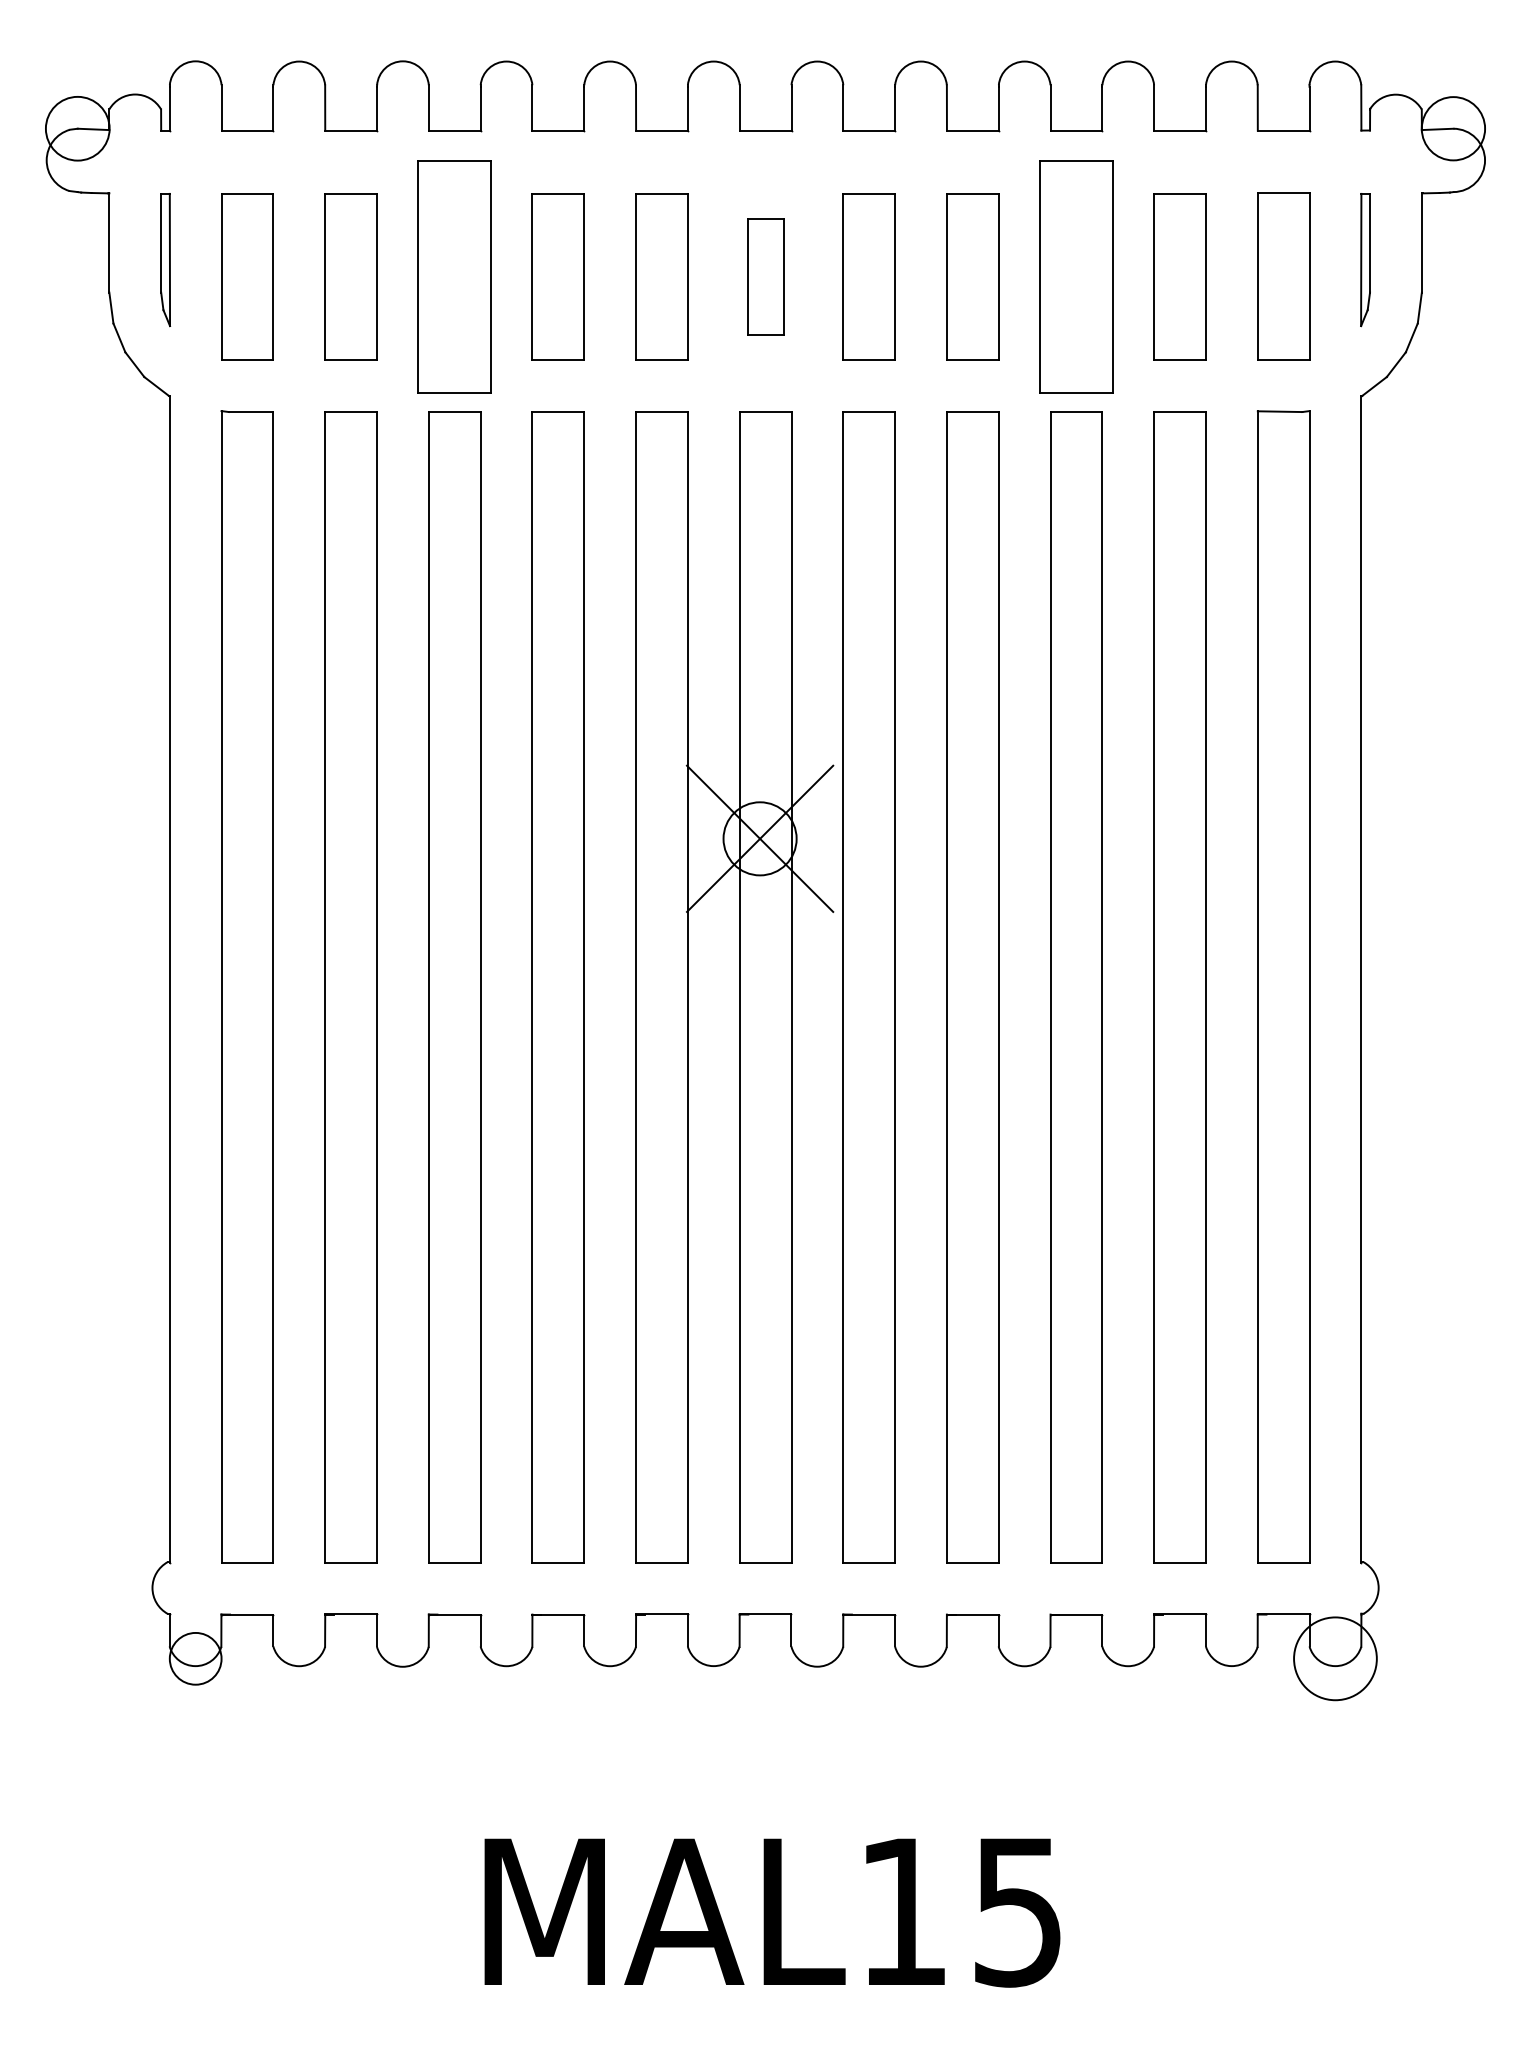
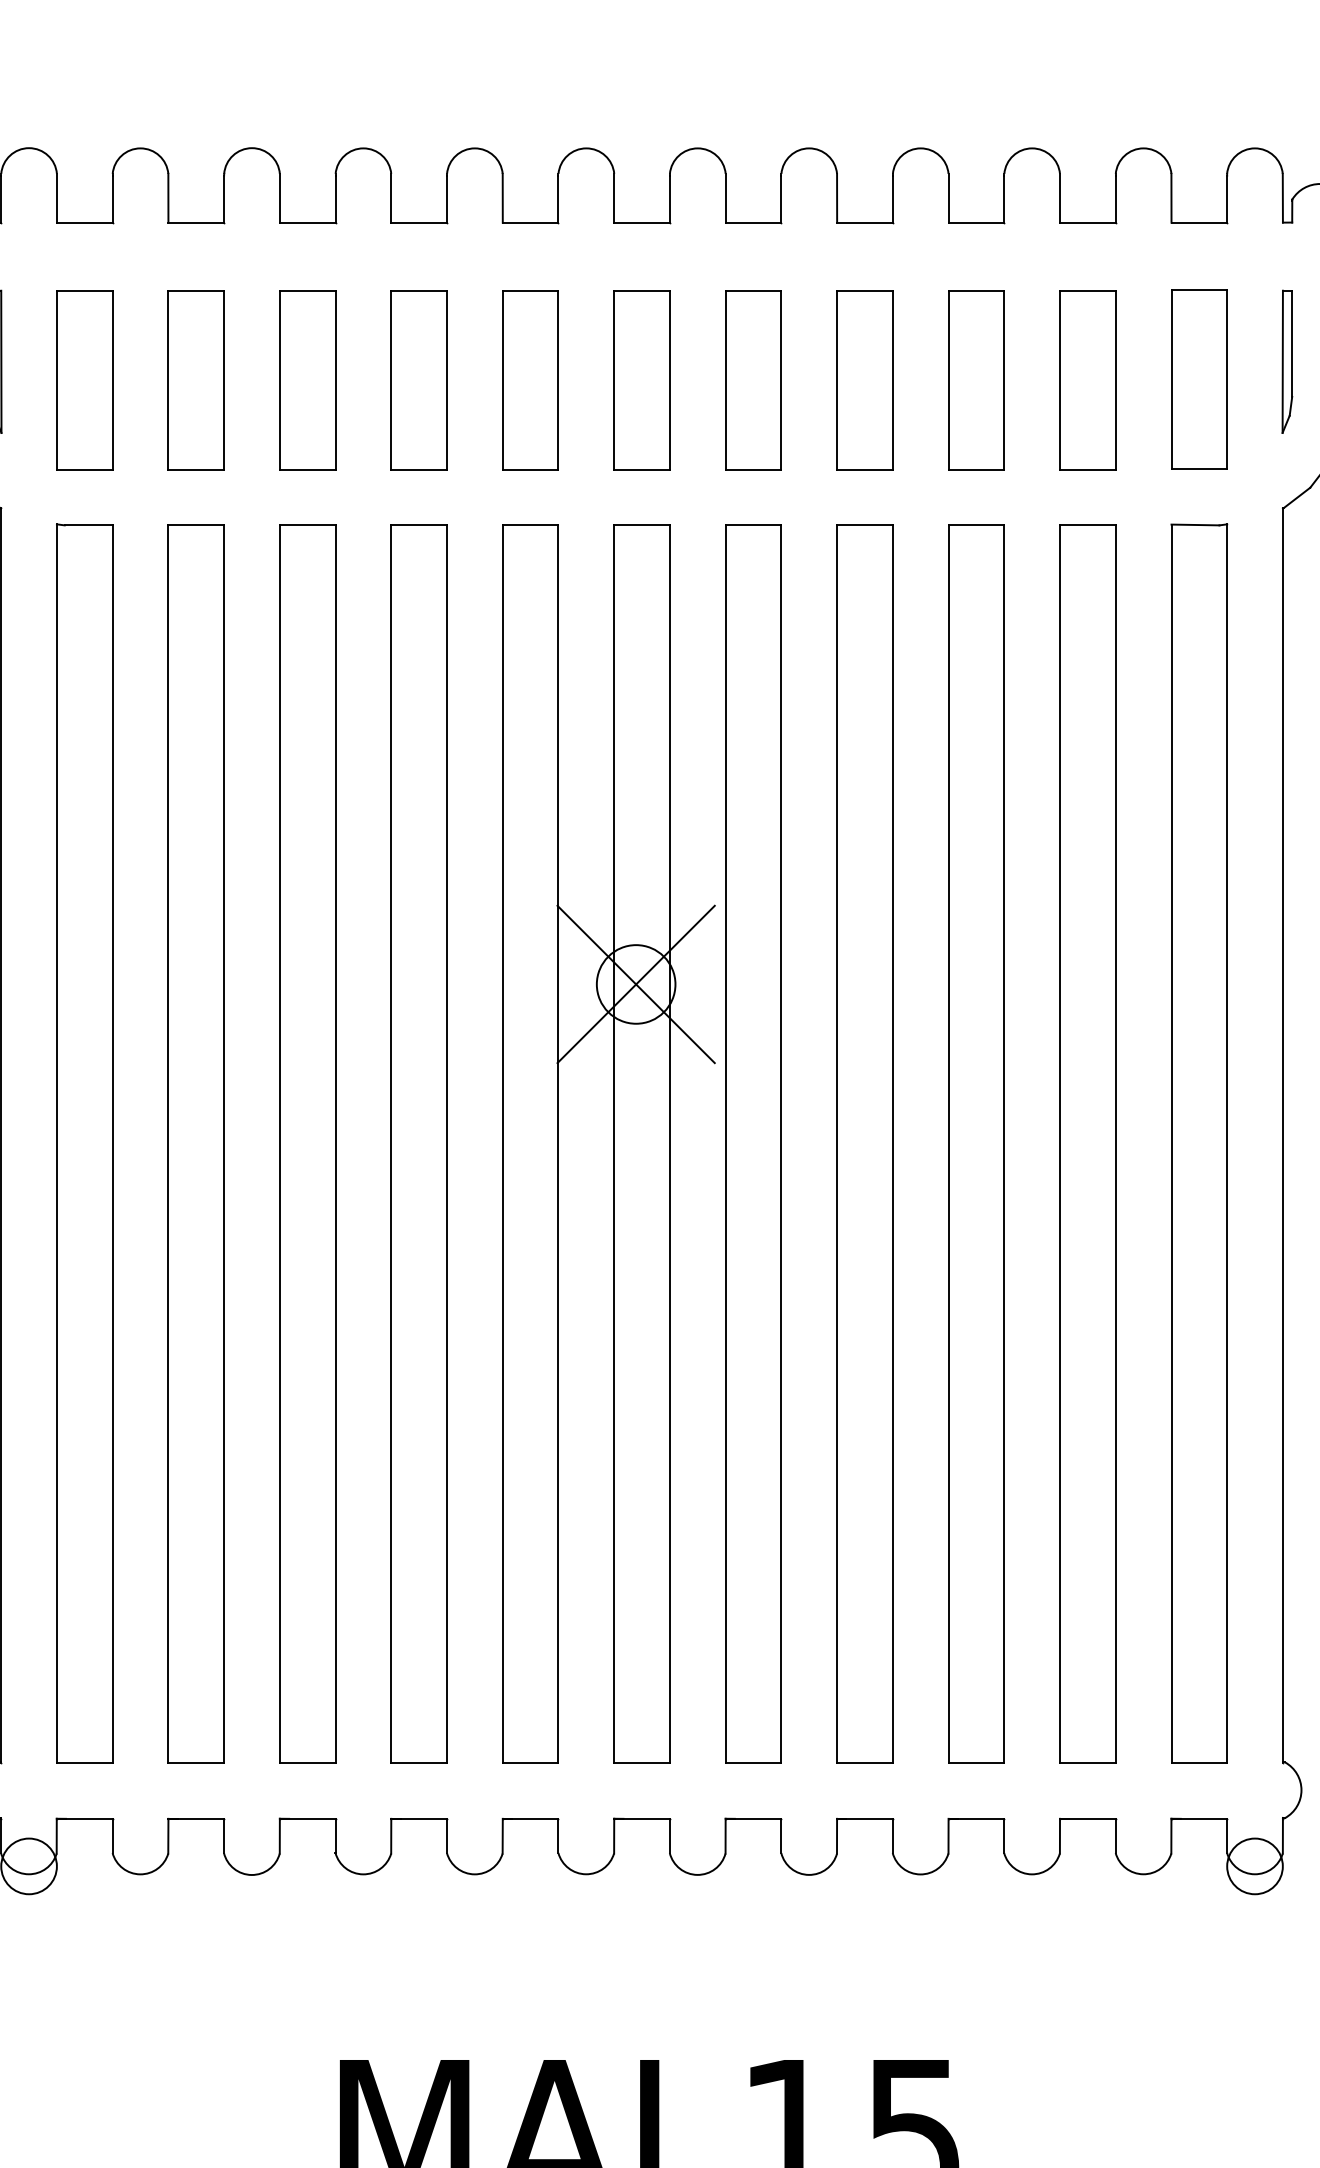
part: (454, 276) -> (307, 379), size x0.71
part: (765, 276) -> (641, 379), size x1.43
part: (1076, 276) -> (976, 379), size x0.71
circle: (1335, 1658) -> (1255, 1866), size x0.62

